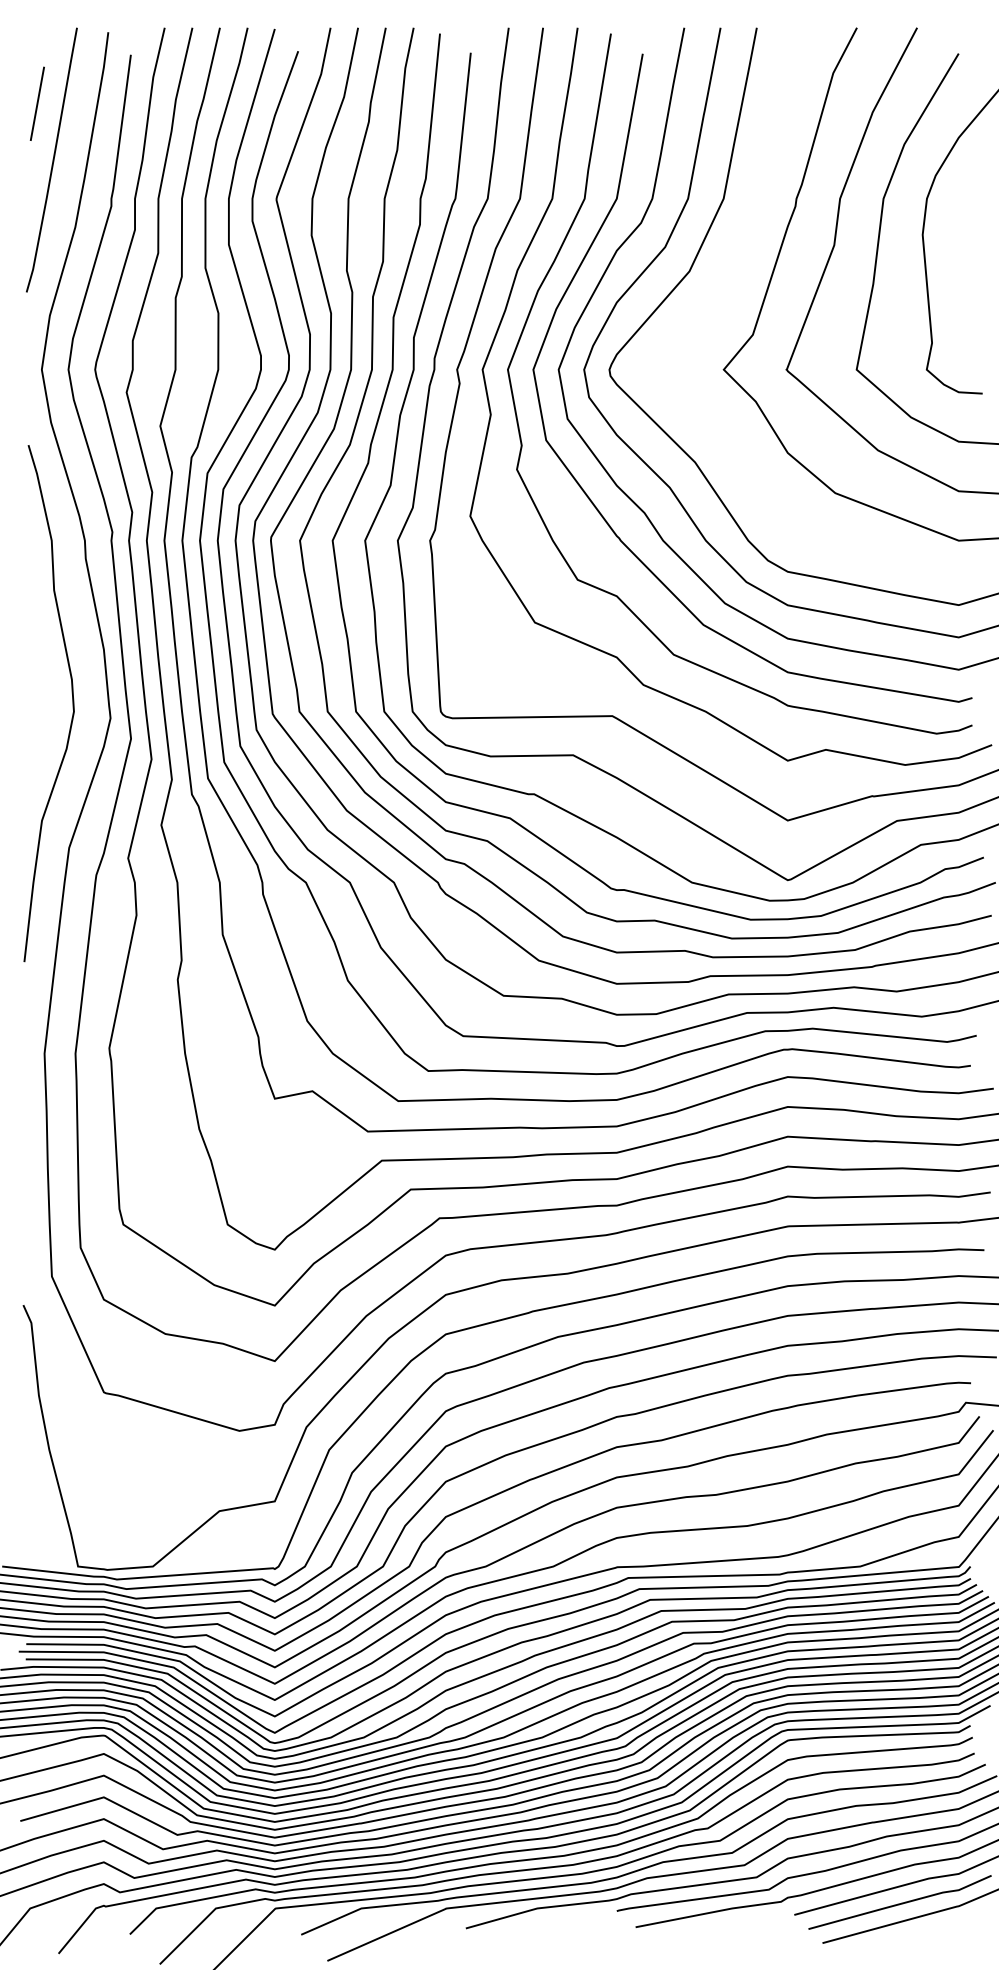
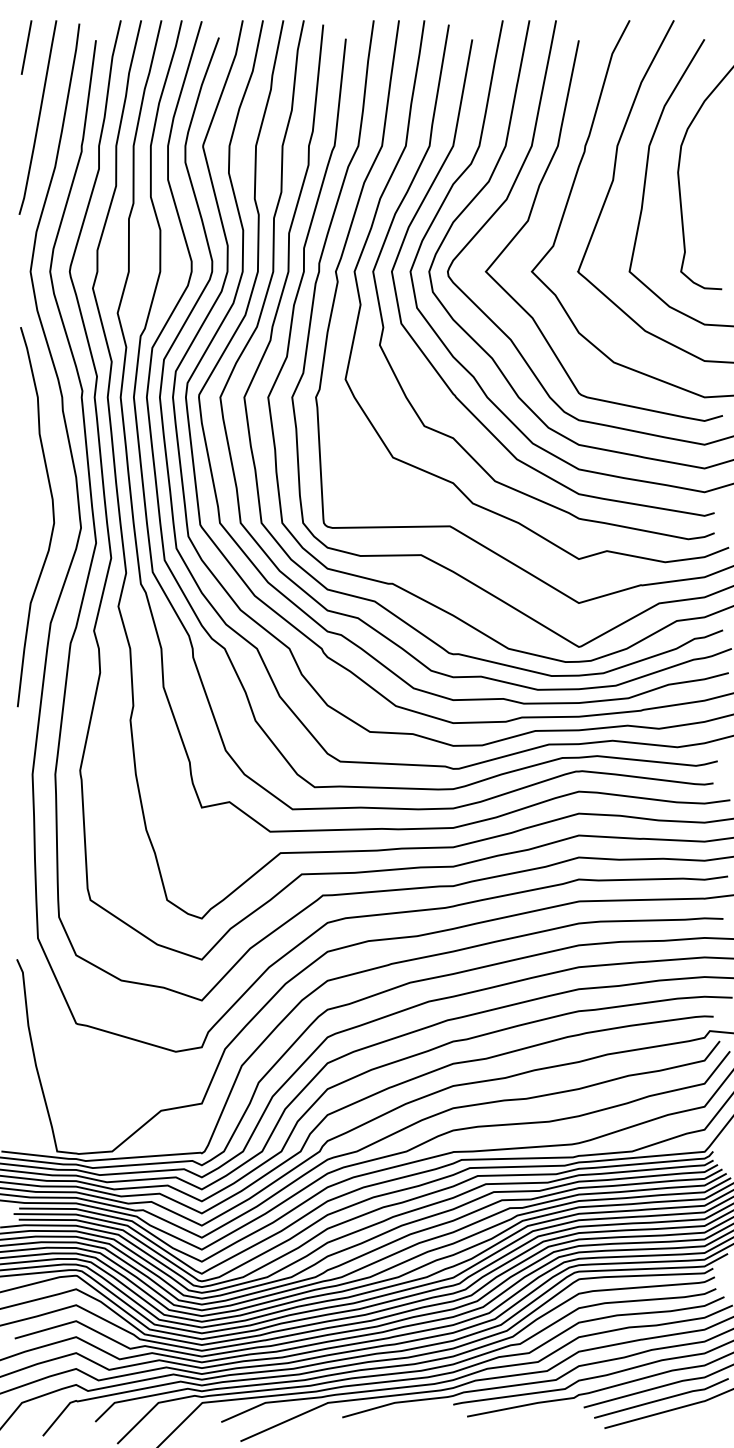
line: (36, 103) -> (25, 47), moved
curve: (723, 289) -> (531, 212), added

